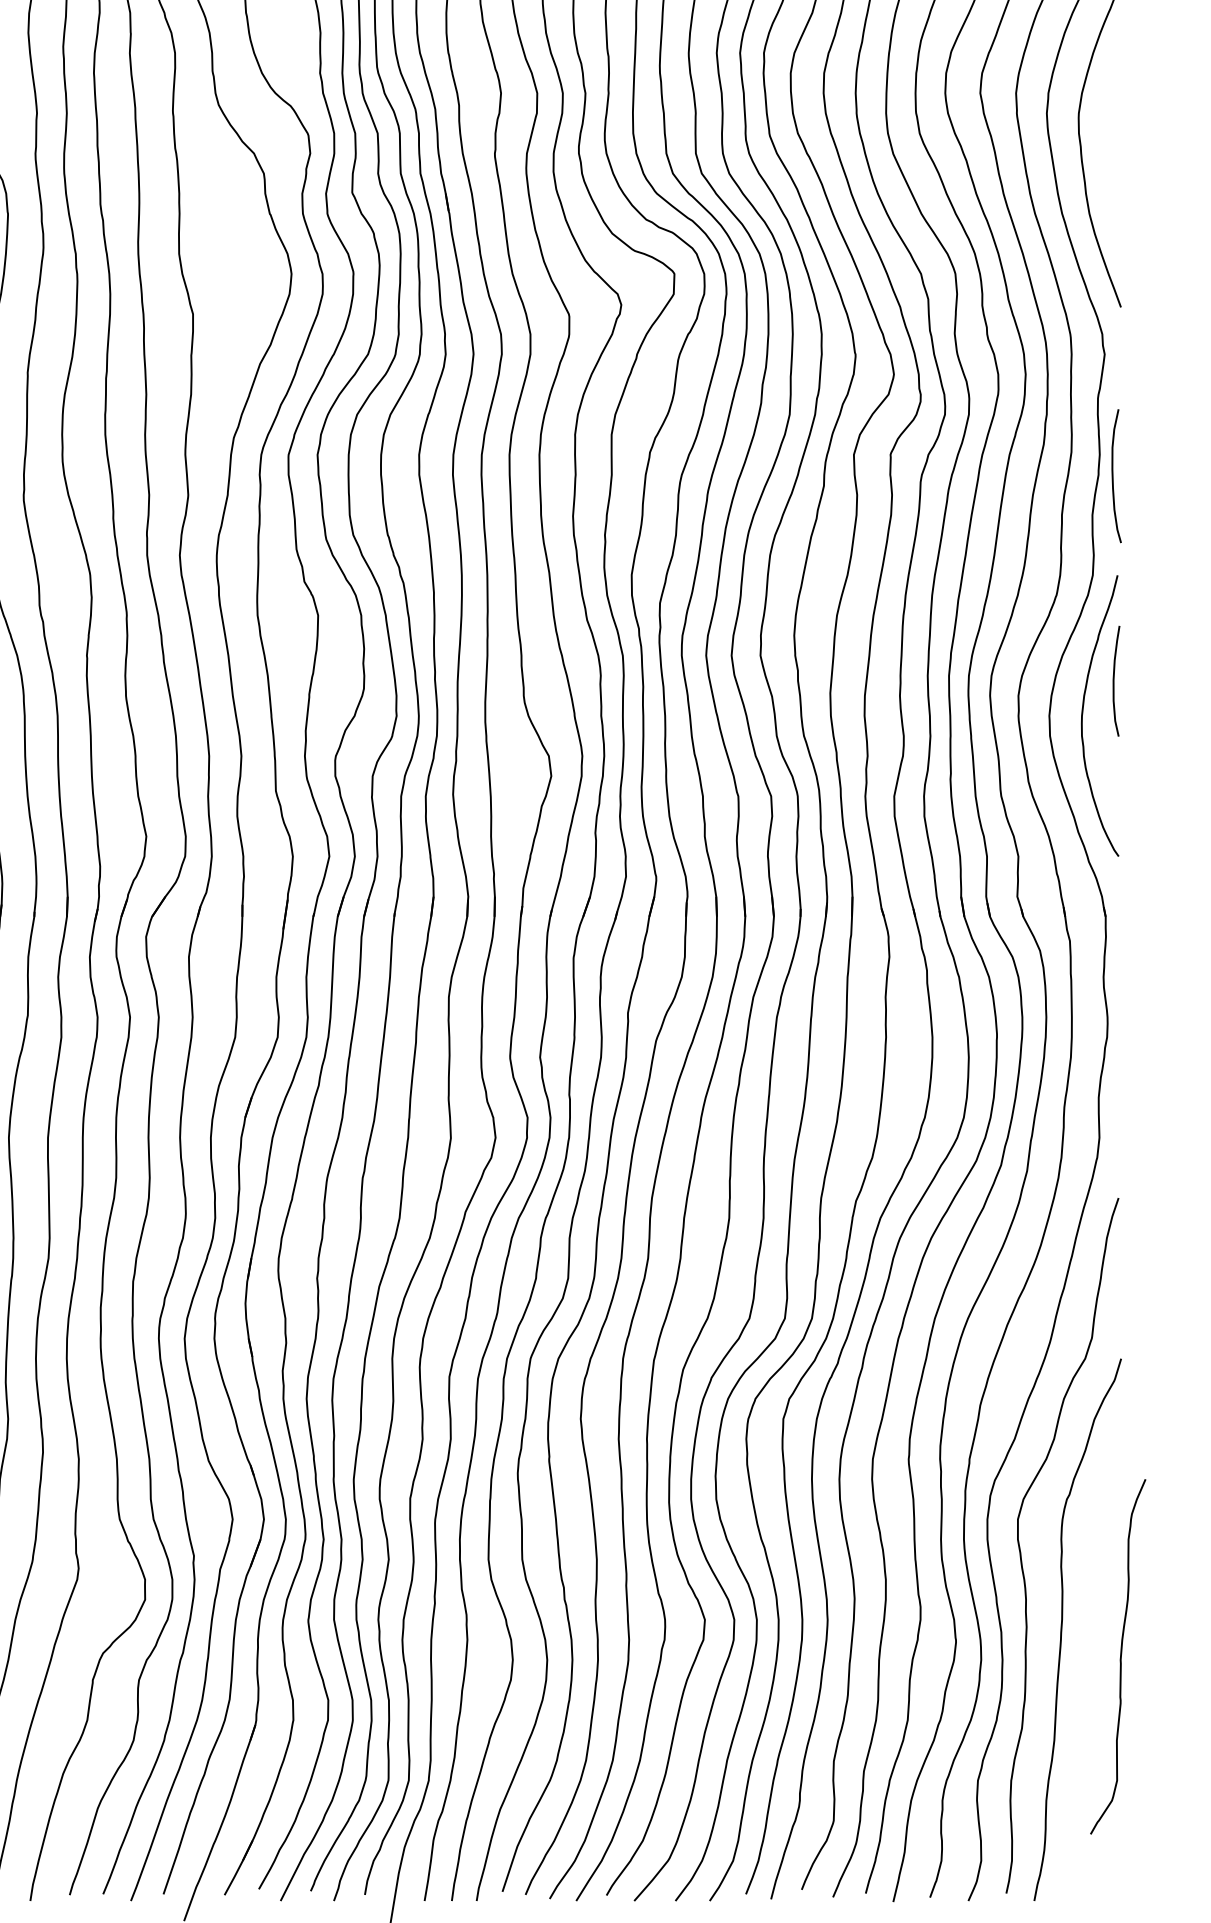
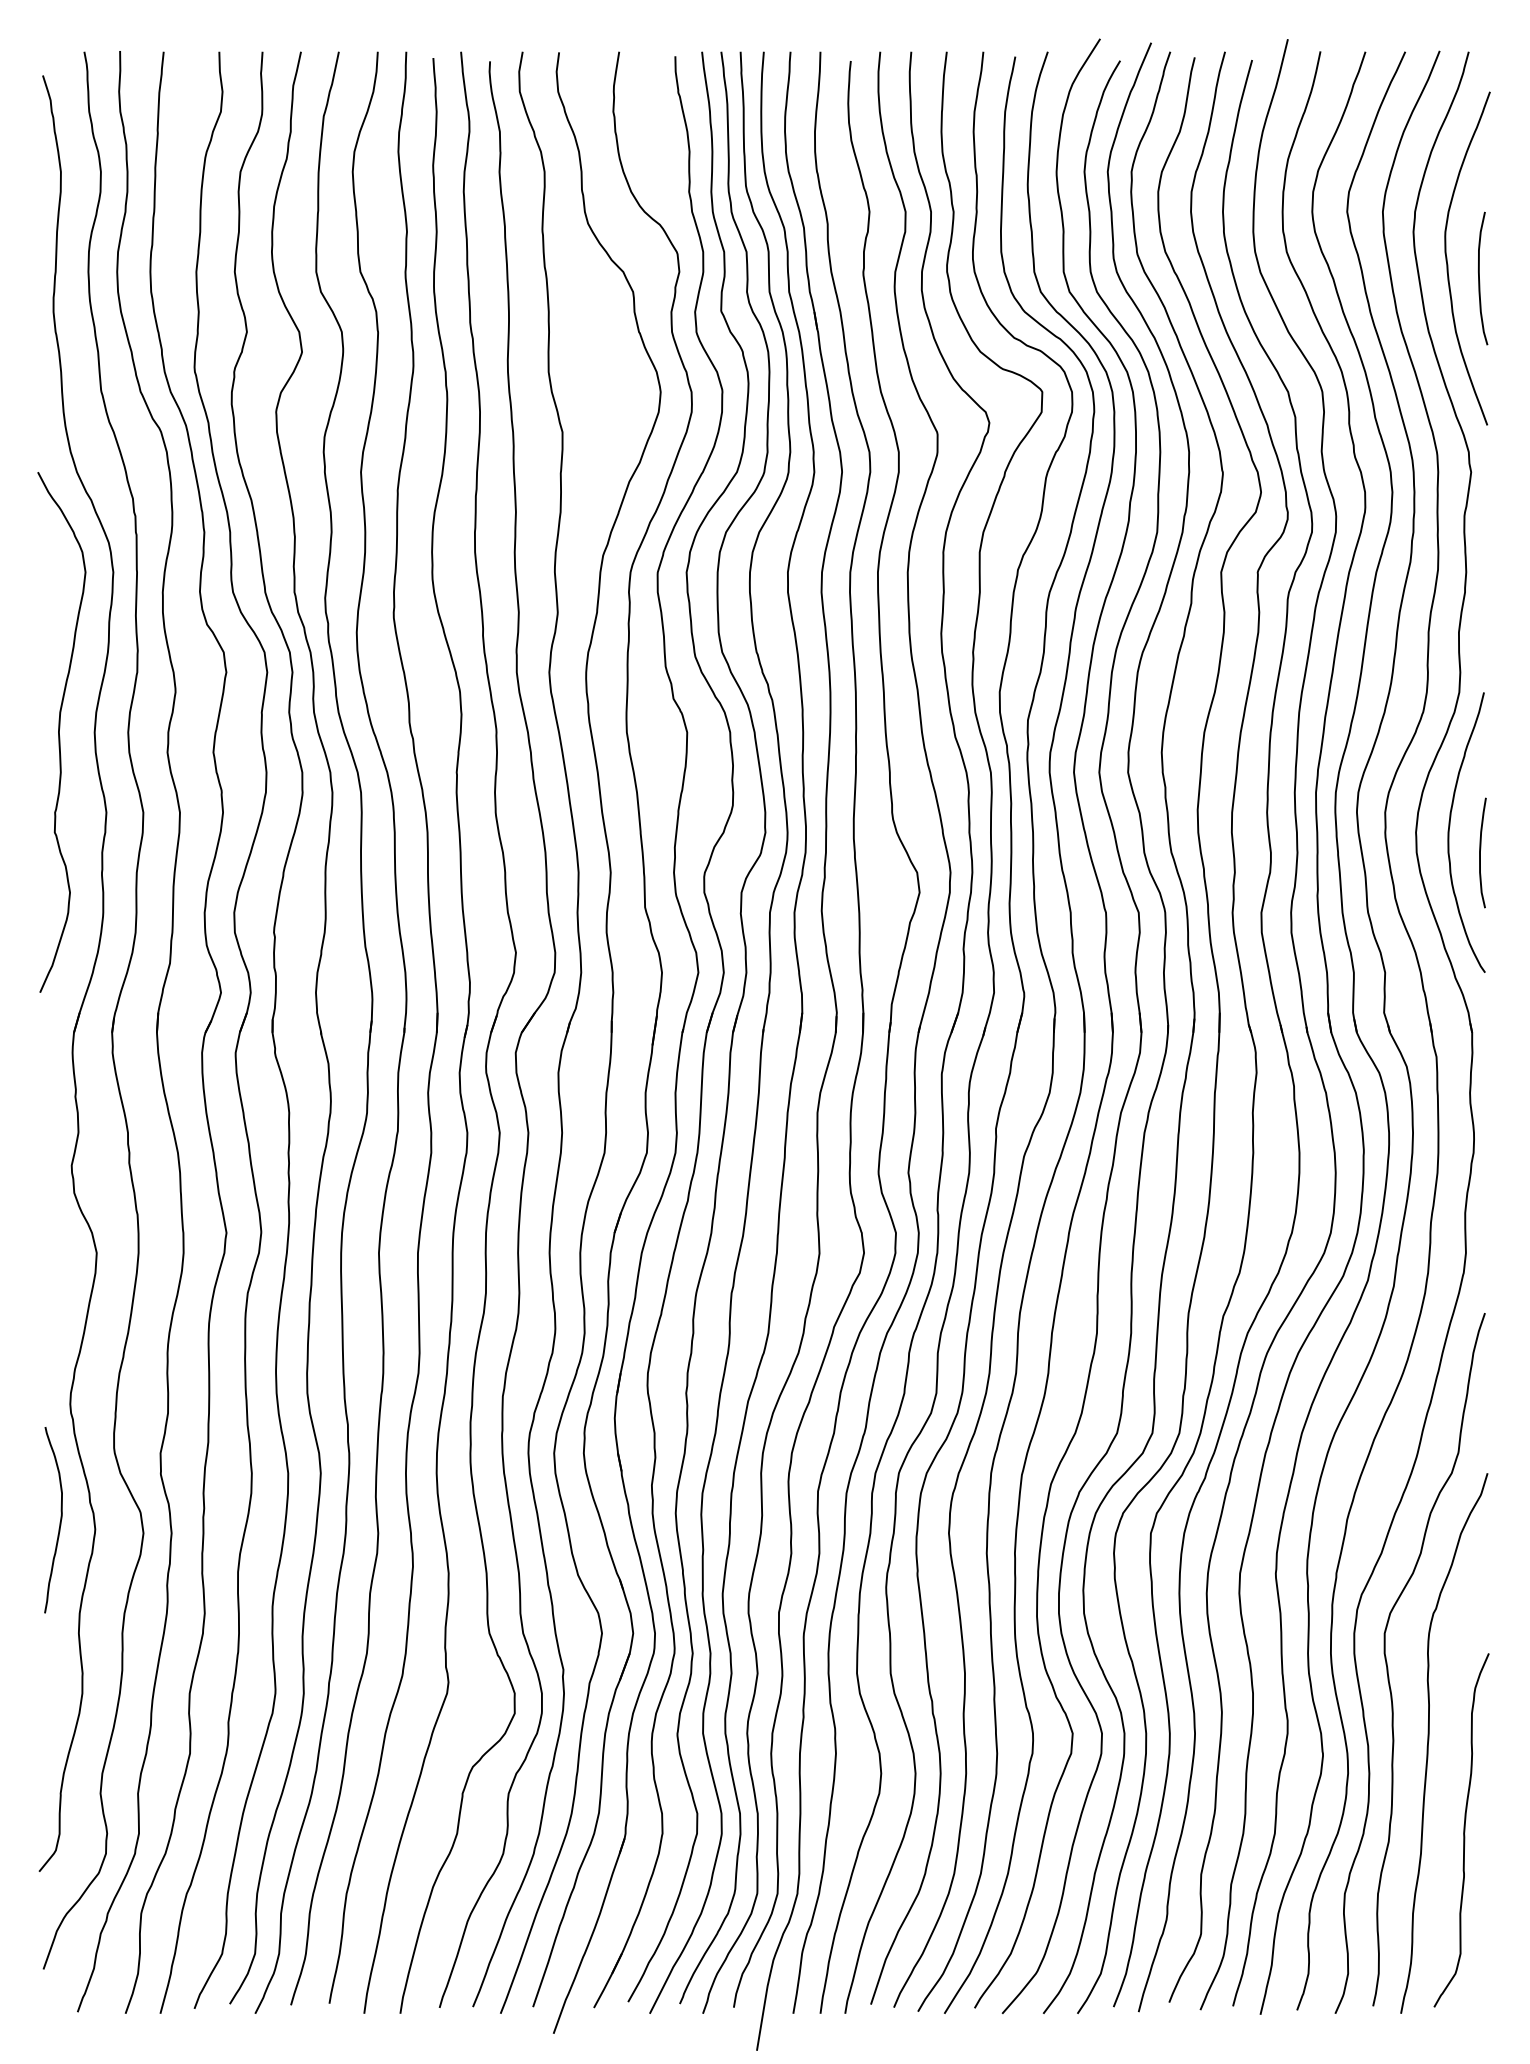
curve: (1113, 476) -> (1479, 278), moved
curve: (1114, 680) -> (1480, 852), moved
curve: (1120, 1656) -> (1463, 1830), moved

